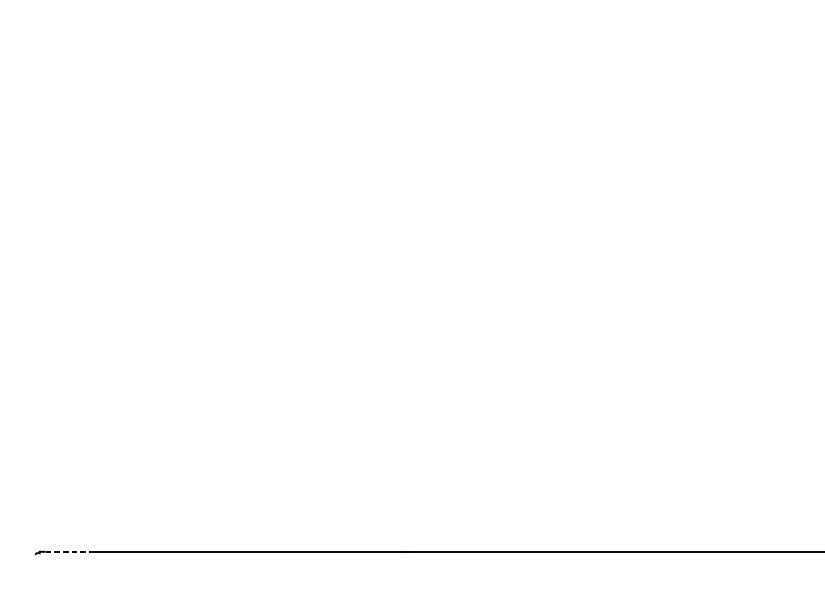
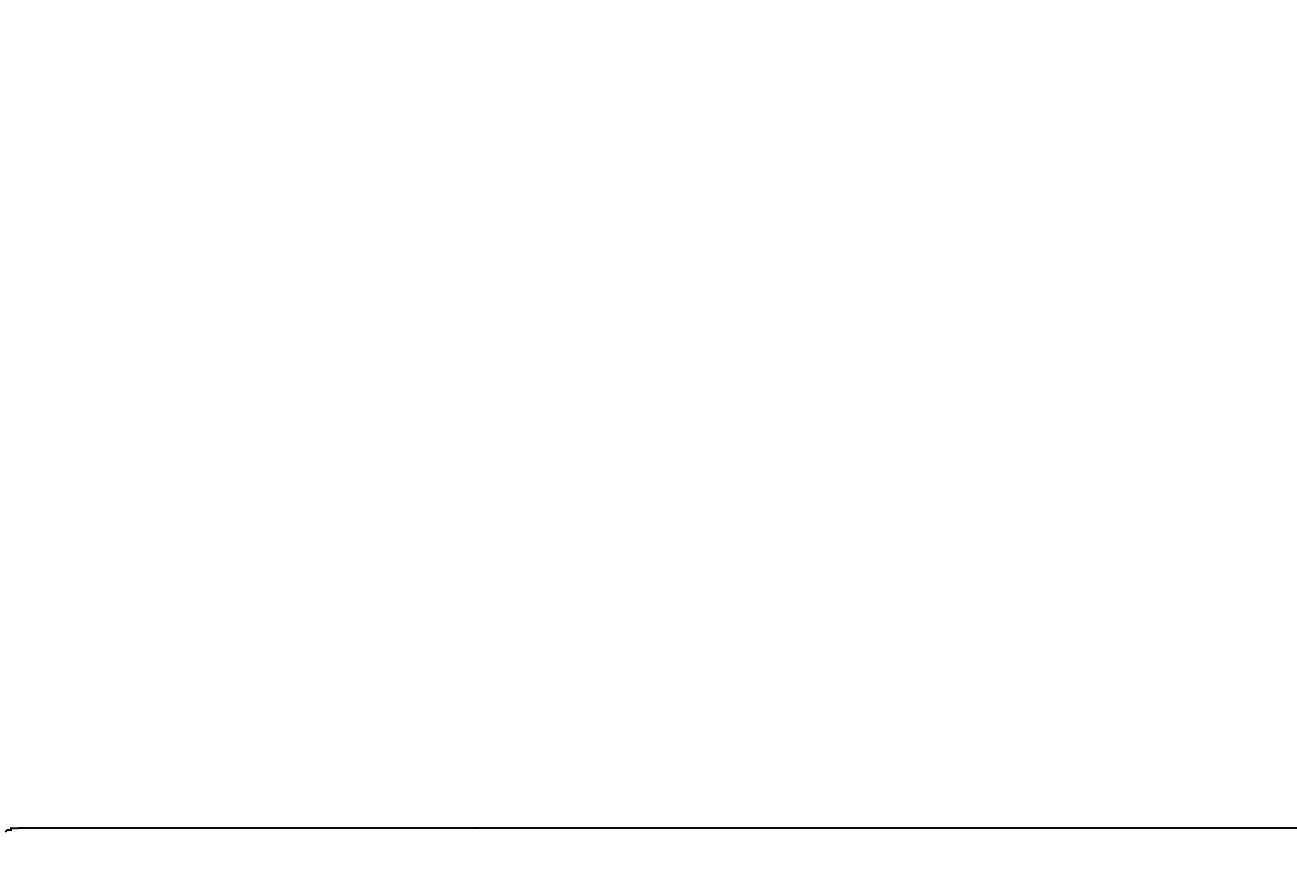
line: (68, 551) -> (47, 828), dashed -> solid

